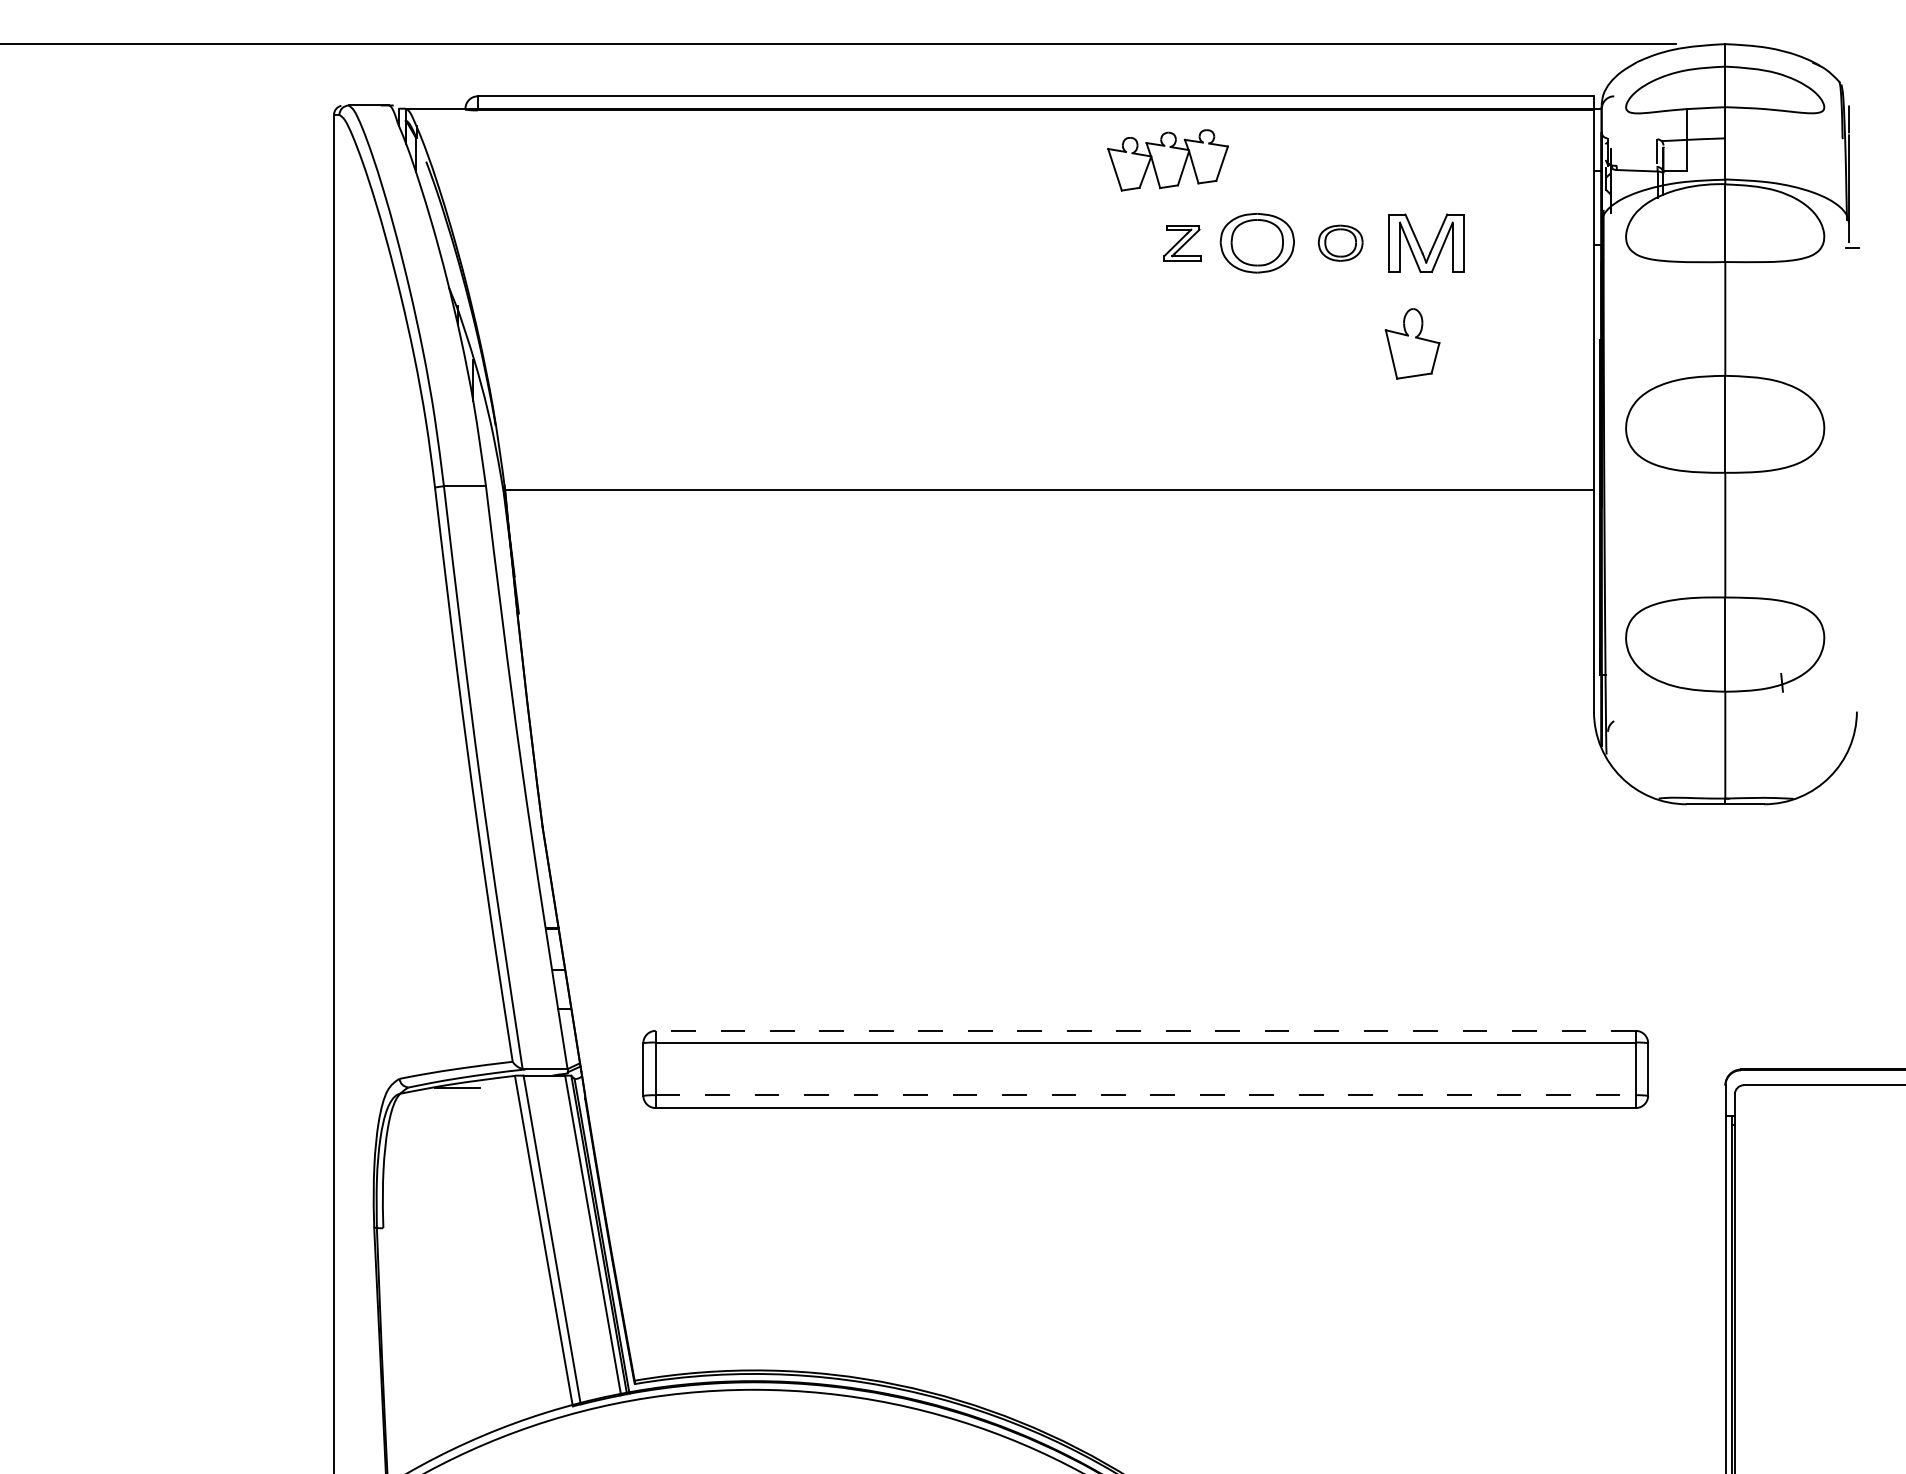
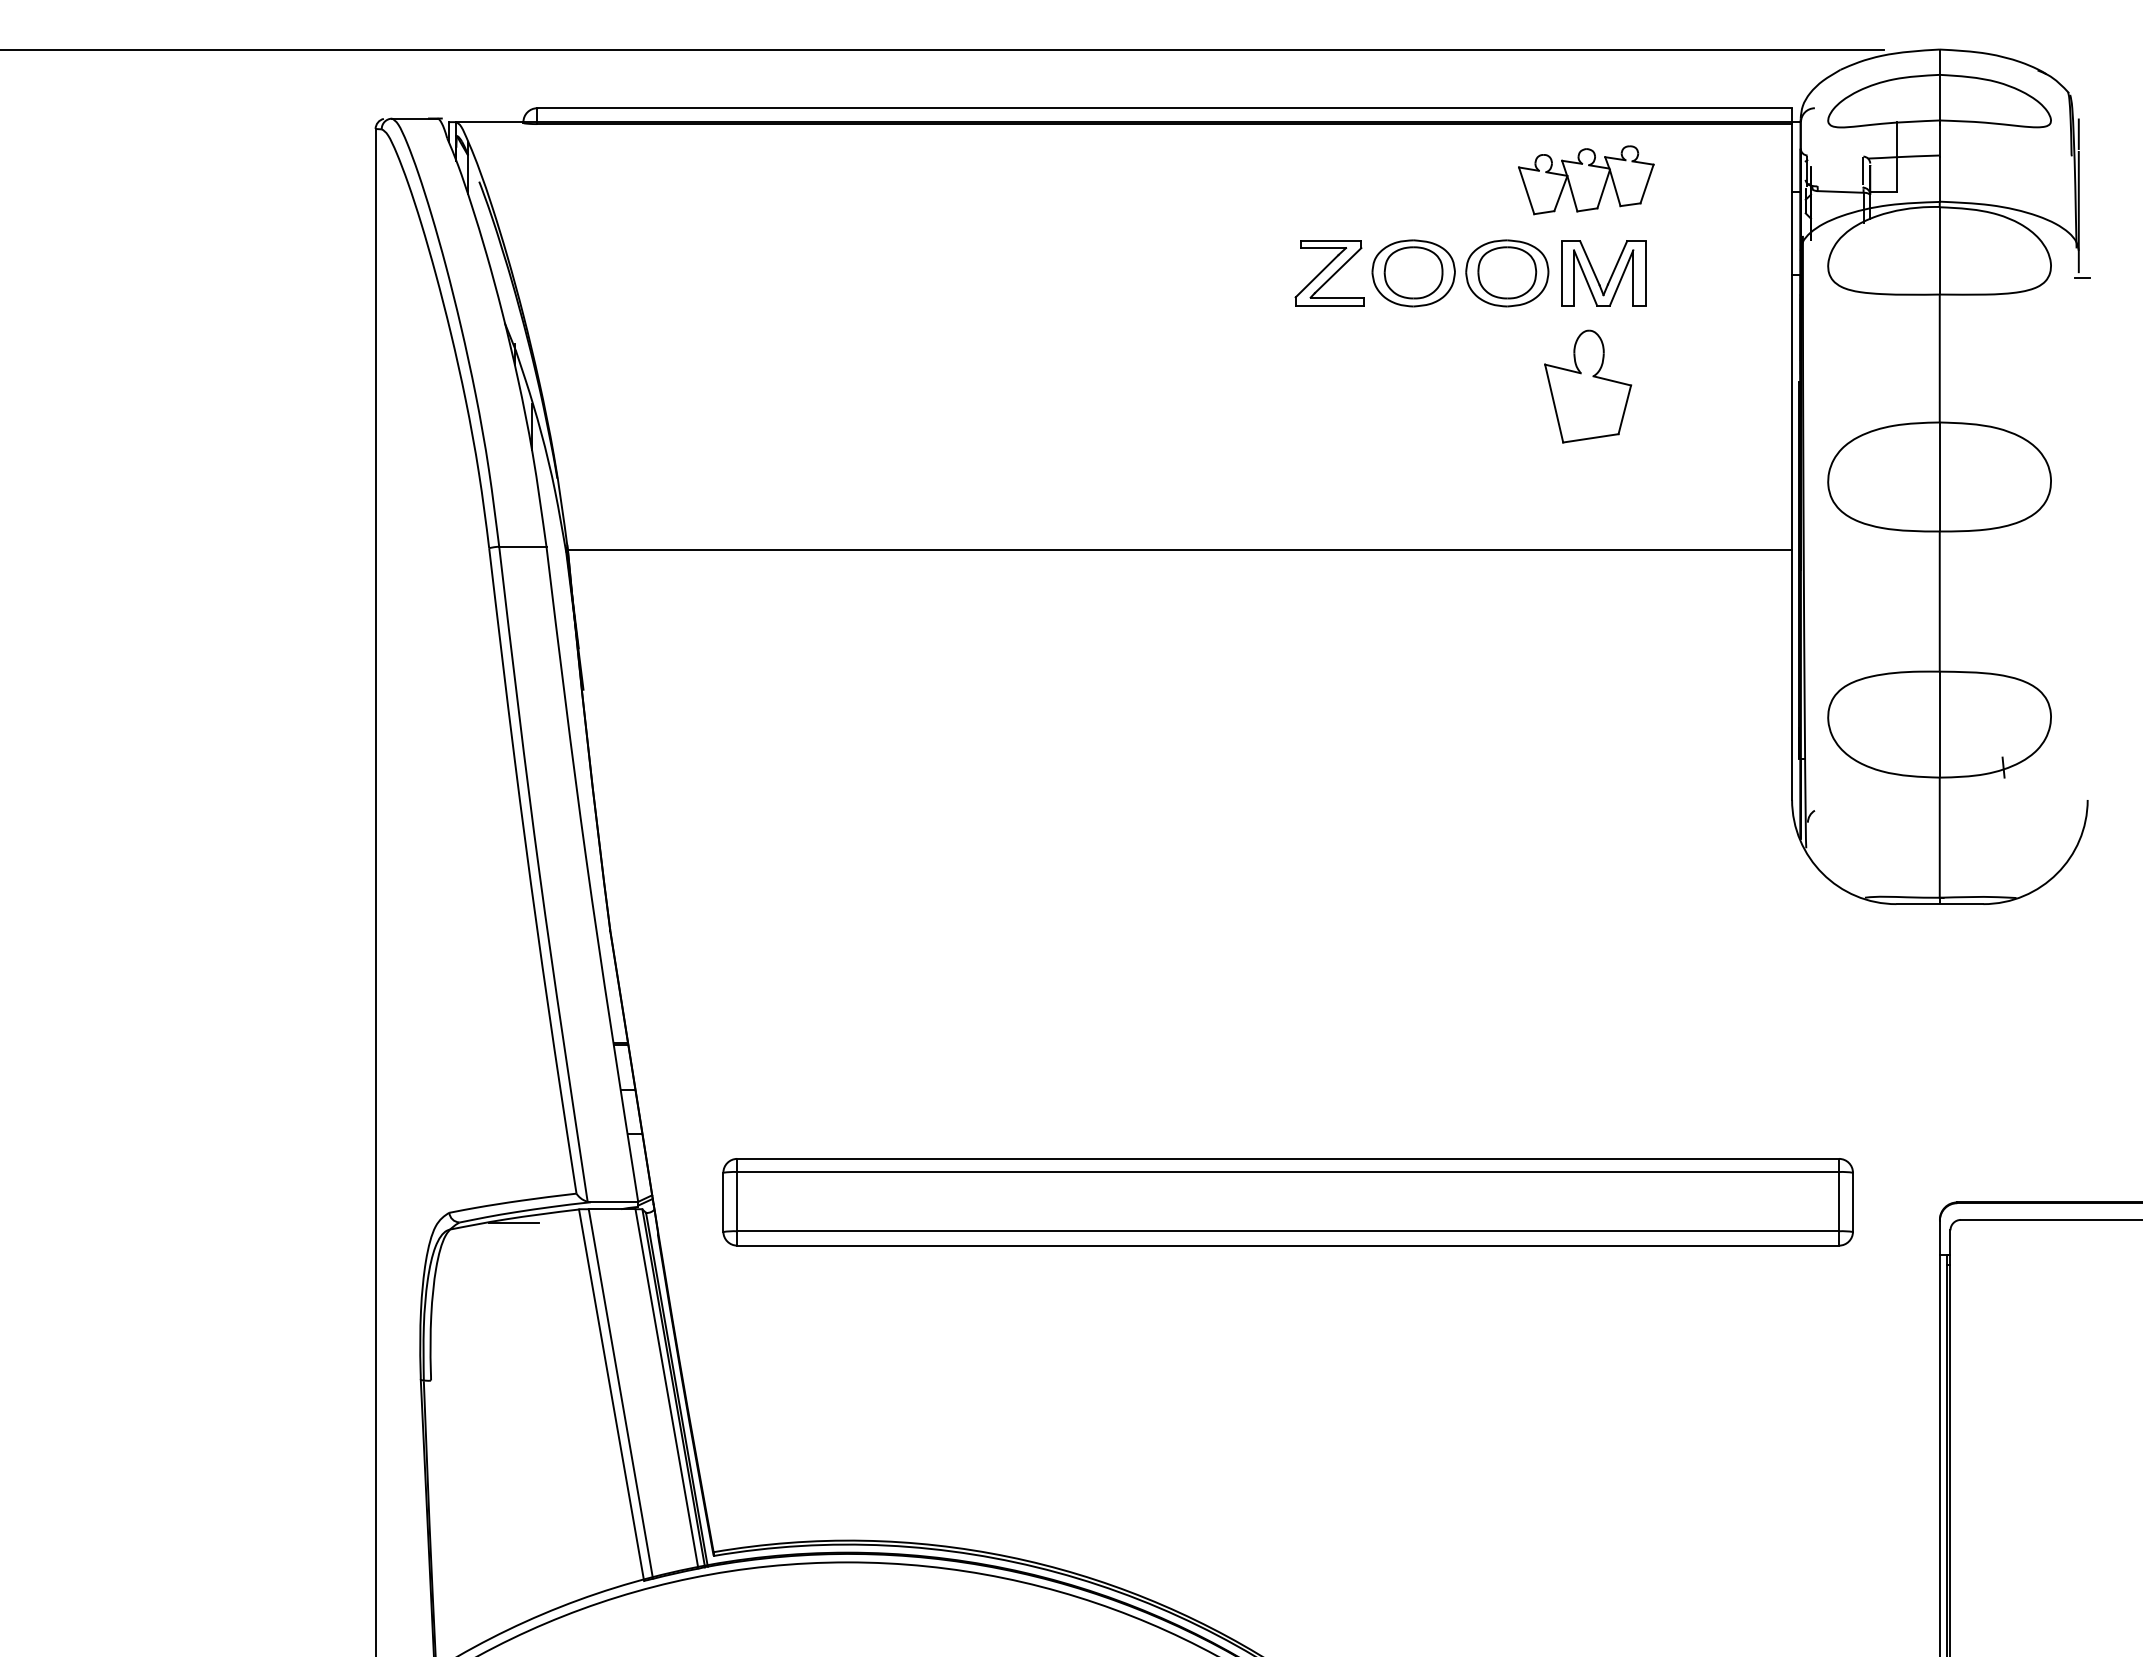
part: (1168, 160) -> (1586, 180), moved
part: (1182, 243) -> (1329, 273), size x1.67
part: (1340, 243) -> (1507, 273), size x1.67
part: (1412, 343) -> (1588, 386), size x1.43
line: (1146, 1030) -> (1288, 1158), dashed -> solid
line: (1146, 1095) -> (1288, 1231), dashed -> solid

